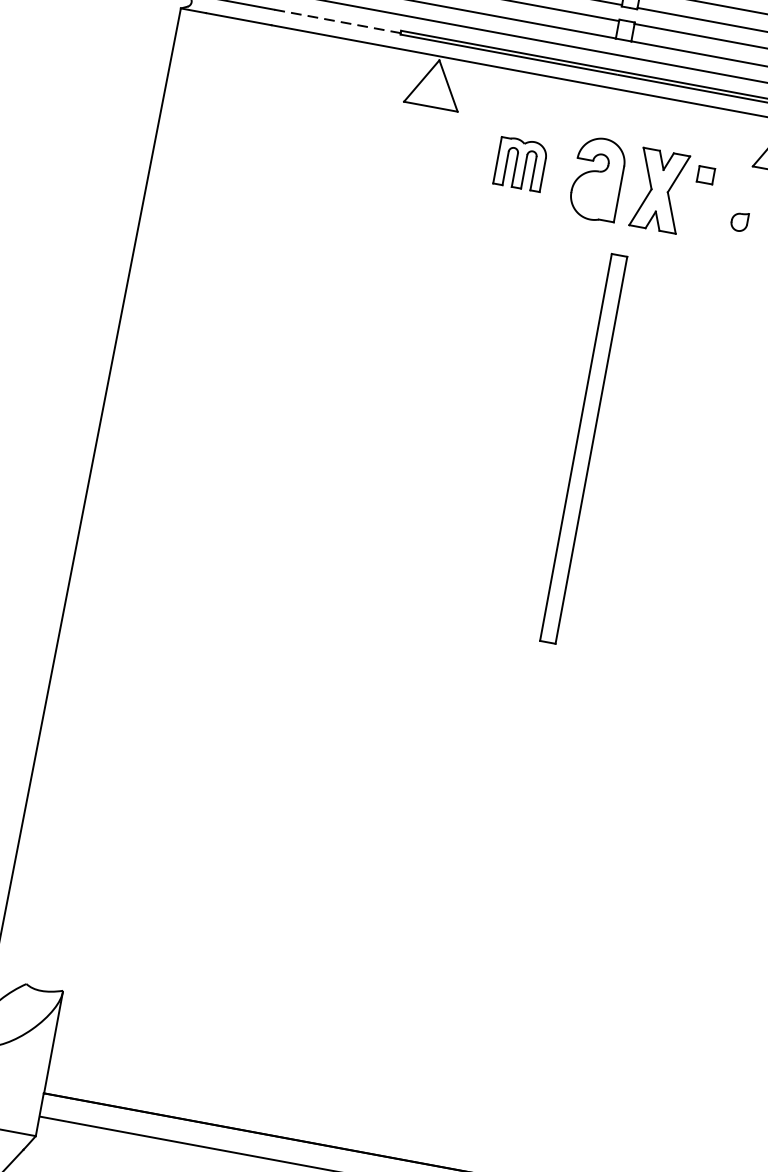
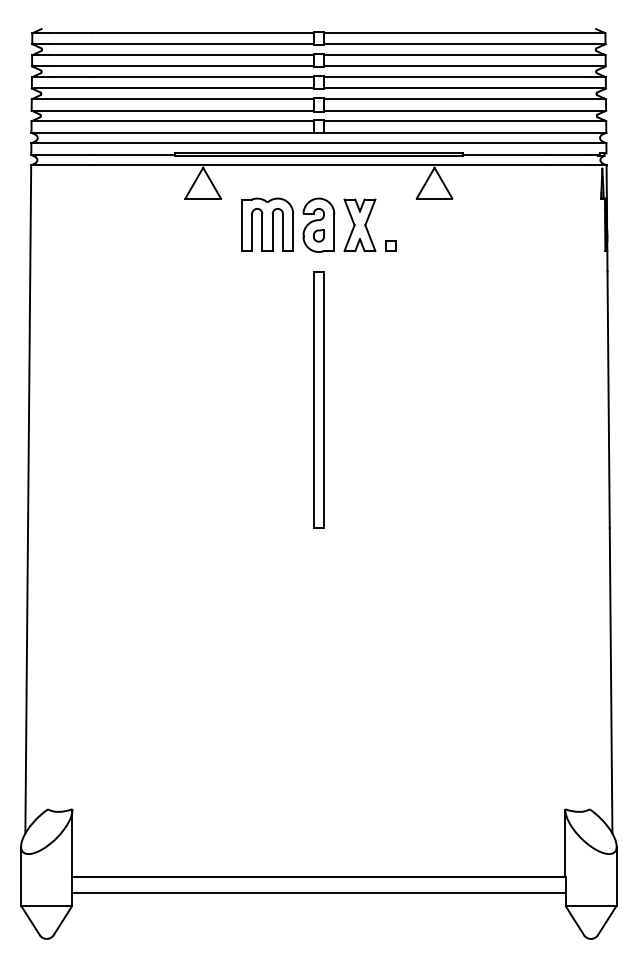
line: (338, 20) -> (133, 154), dashed -> solid
part: (520, 163) -> (267, 224), size x1.67
part: (705, 174) -> (390, 245), moved
part: (739, 221) -> (318, 235), moved
part: (583, 448) -> (318, 399), moved

